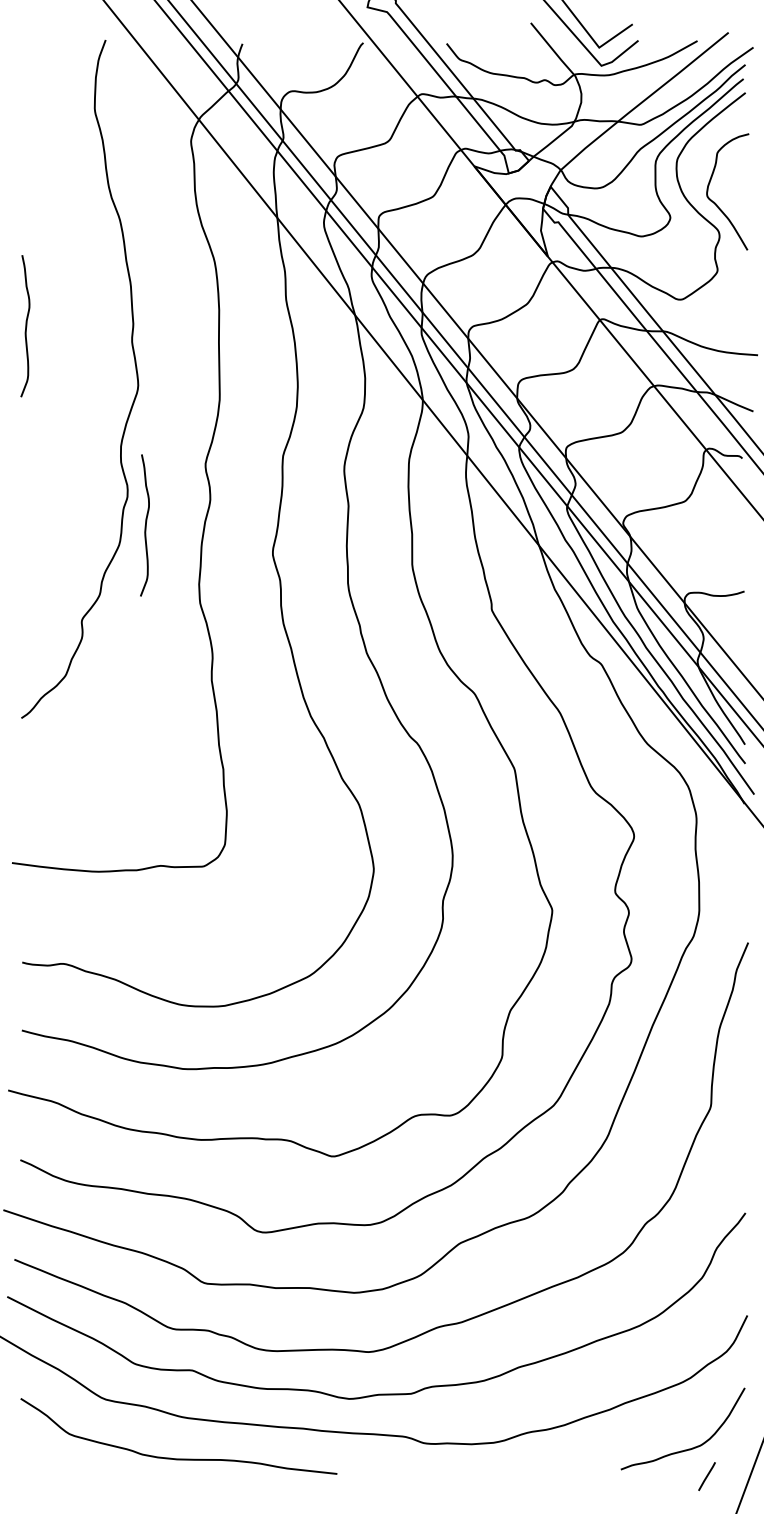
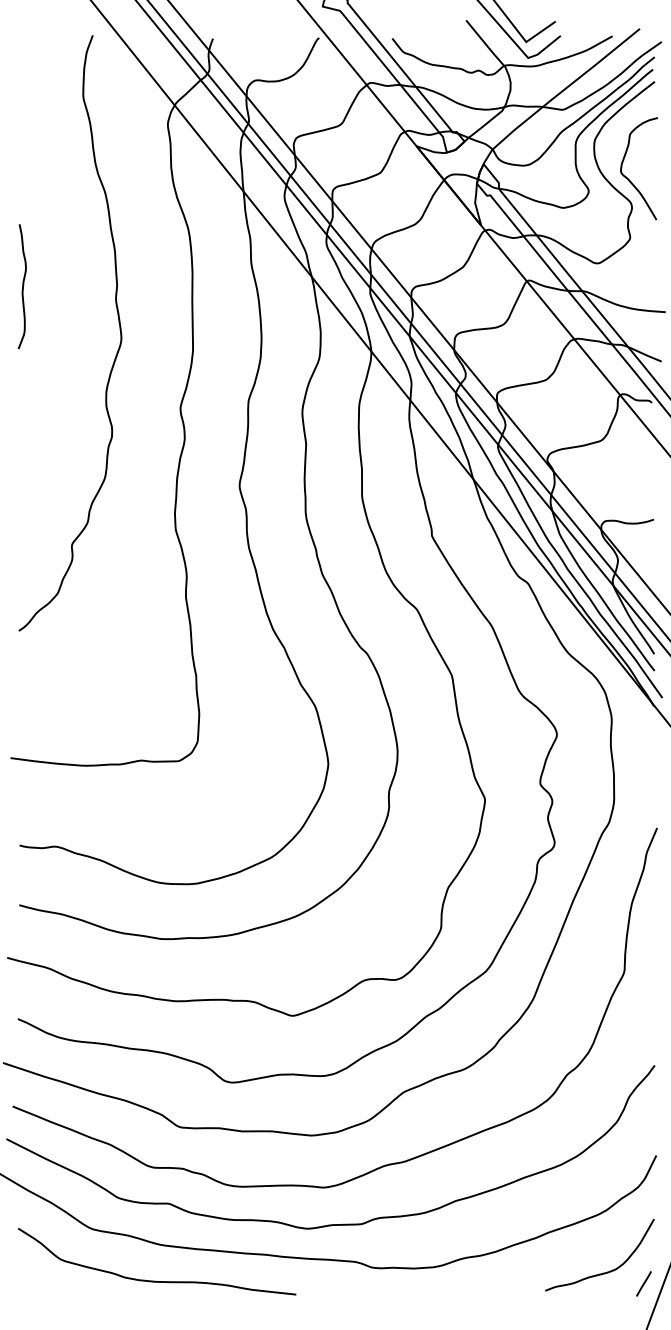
curve: (145, 525) -> (127, 461), removed
line: (706, 1476) -> (643, 1283), moved

